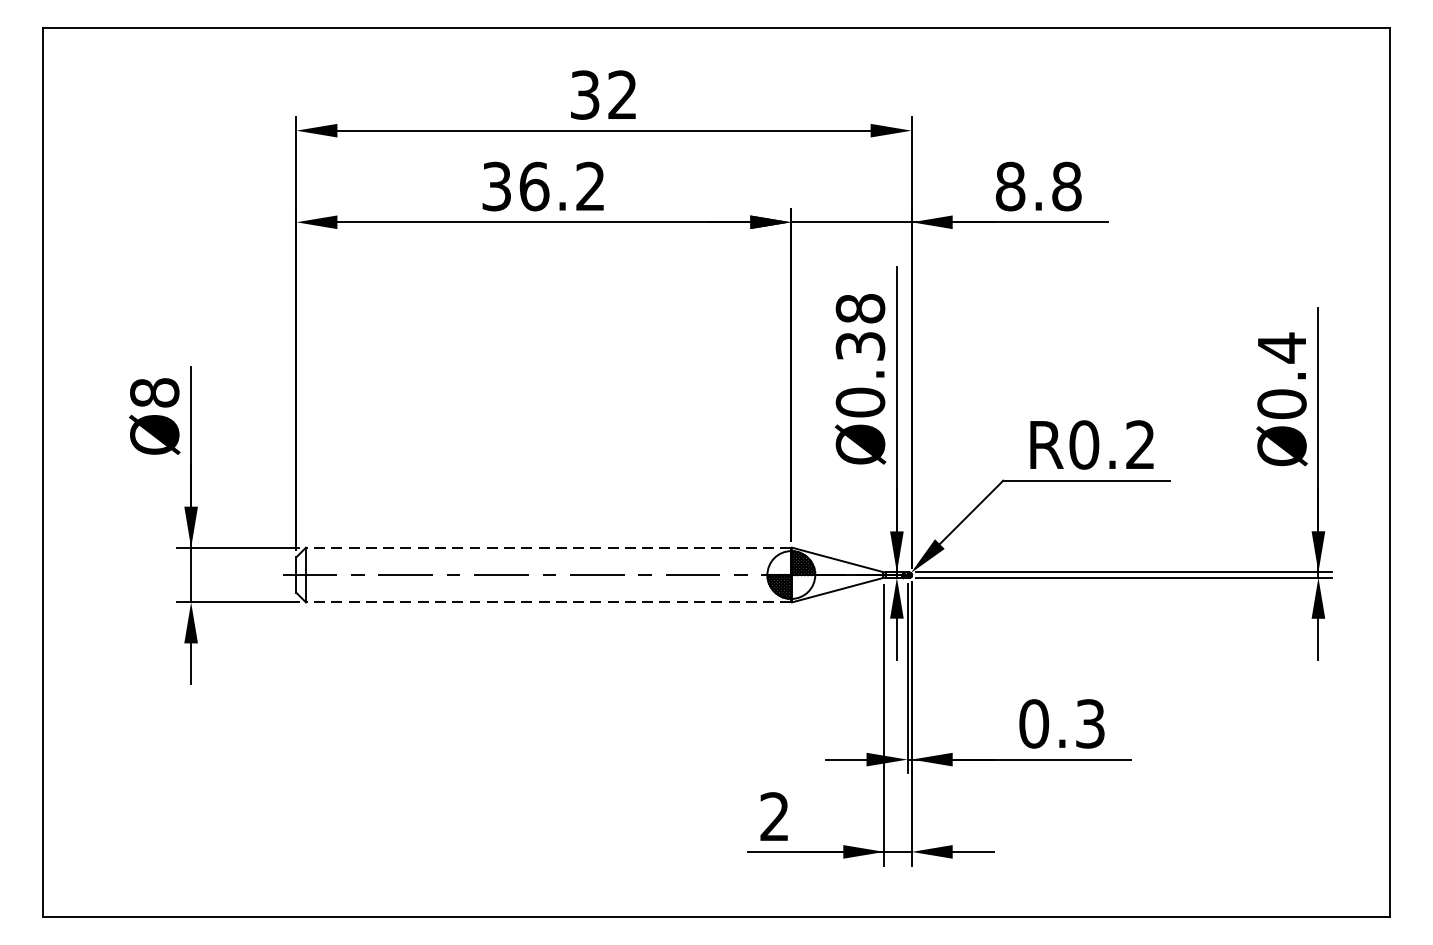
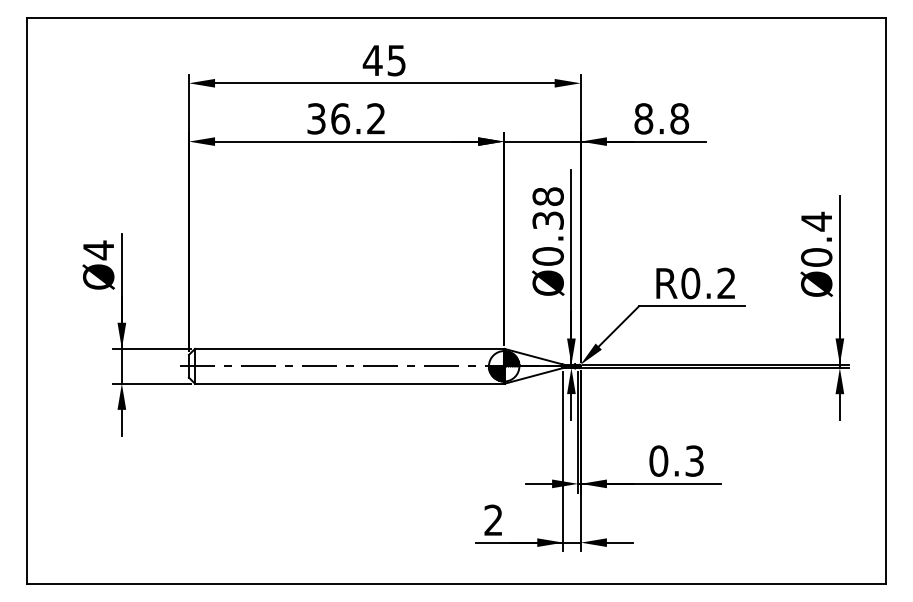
text: (601, 94) -> (383, 60), 32 -> 45
text: (154, 393) -> (98, 250), Ø8 -> Ø4
line: (548, 547) -> (349, 348), dashed -> solid
line: (548, 602) -> (349, 383), dashed -> solid

